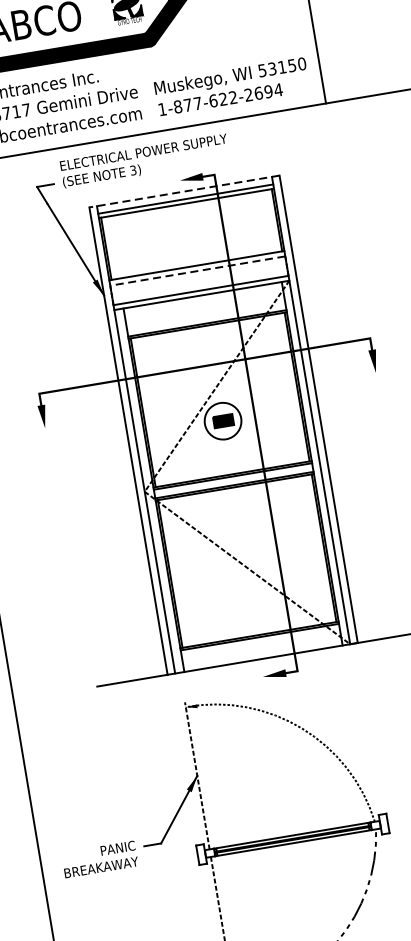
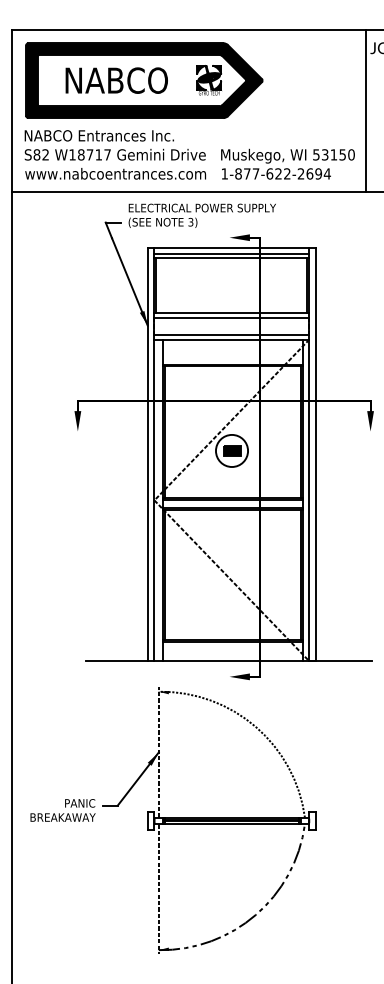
line: (184, 191) -> (231, 247), dashed -> solid
line: (197, 271) -> (231, 318), dashed -> solid

